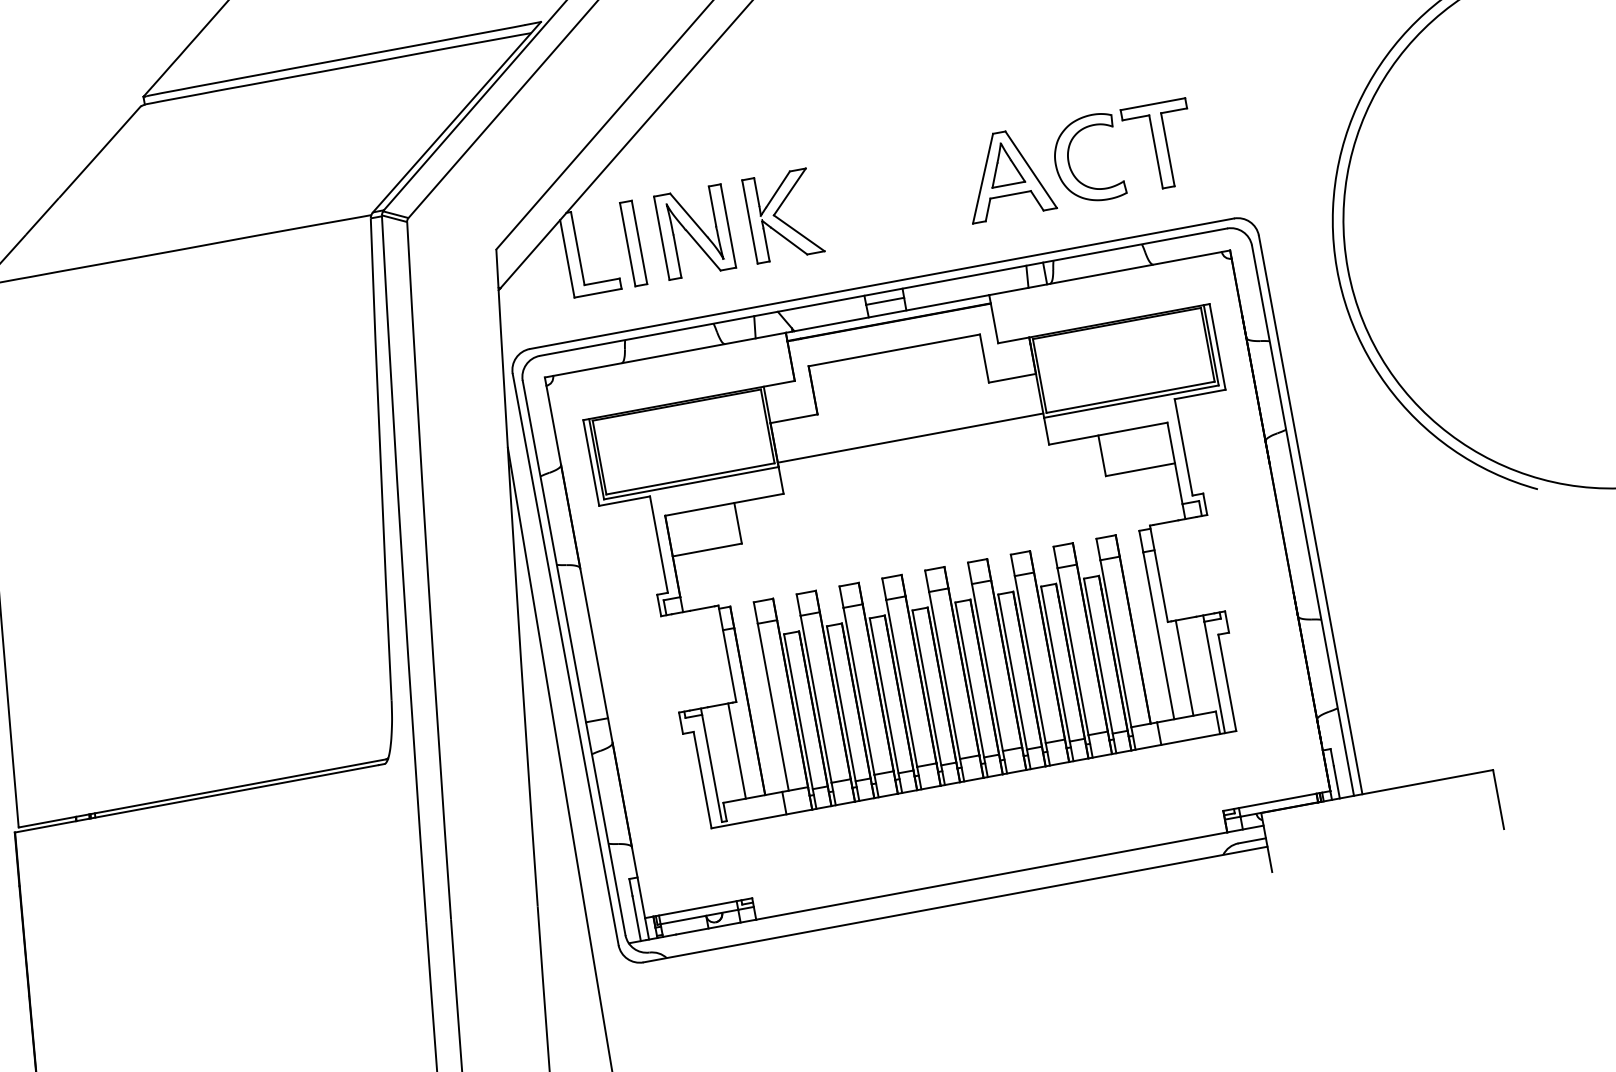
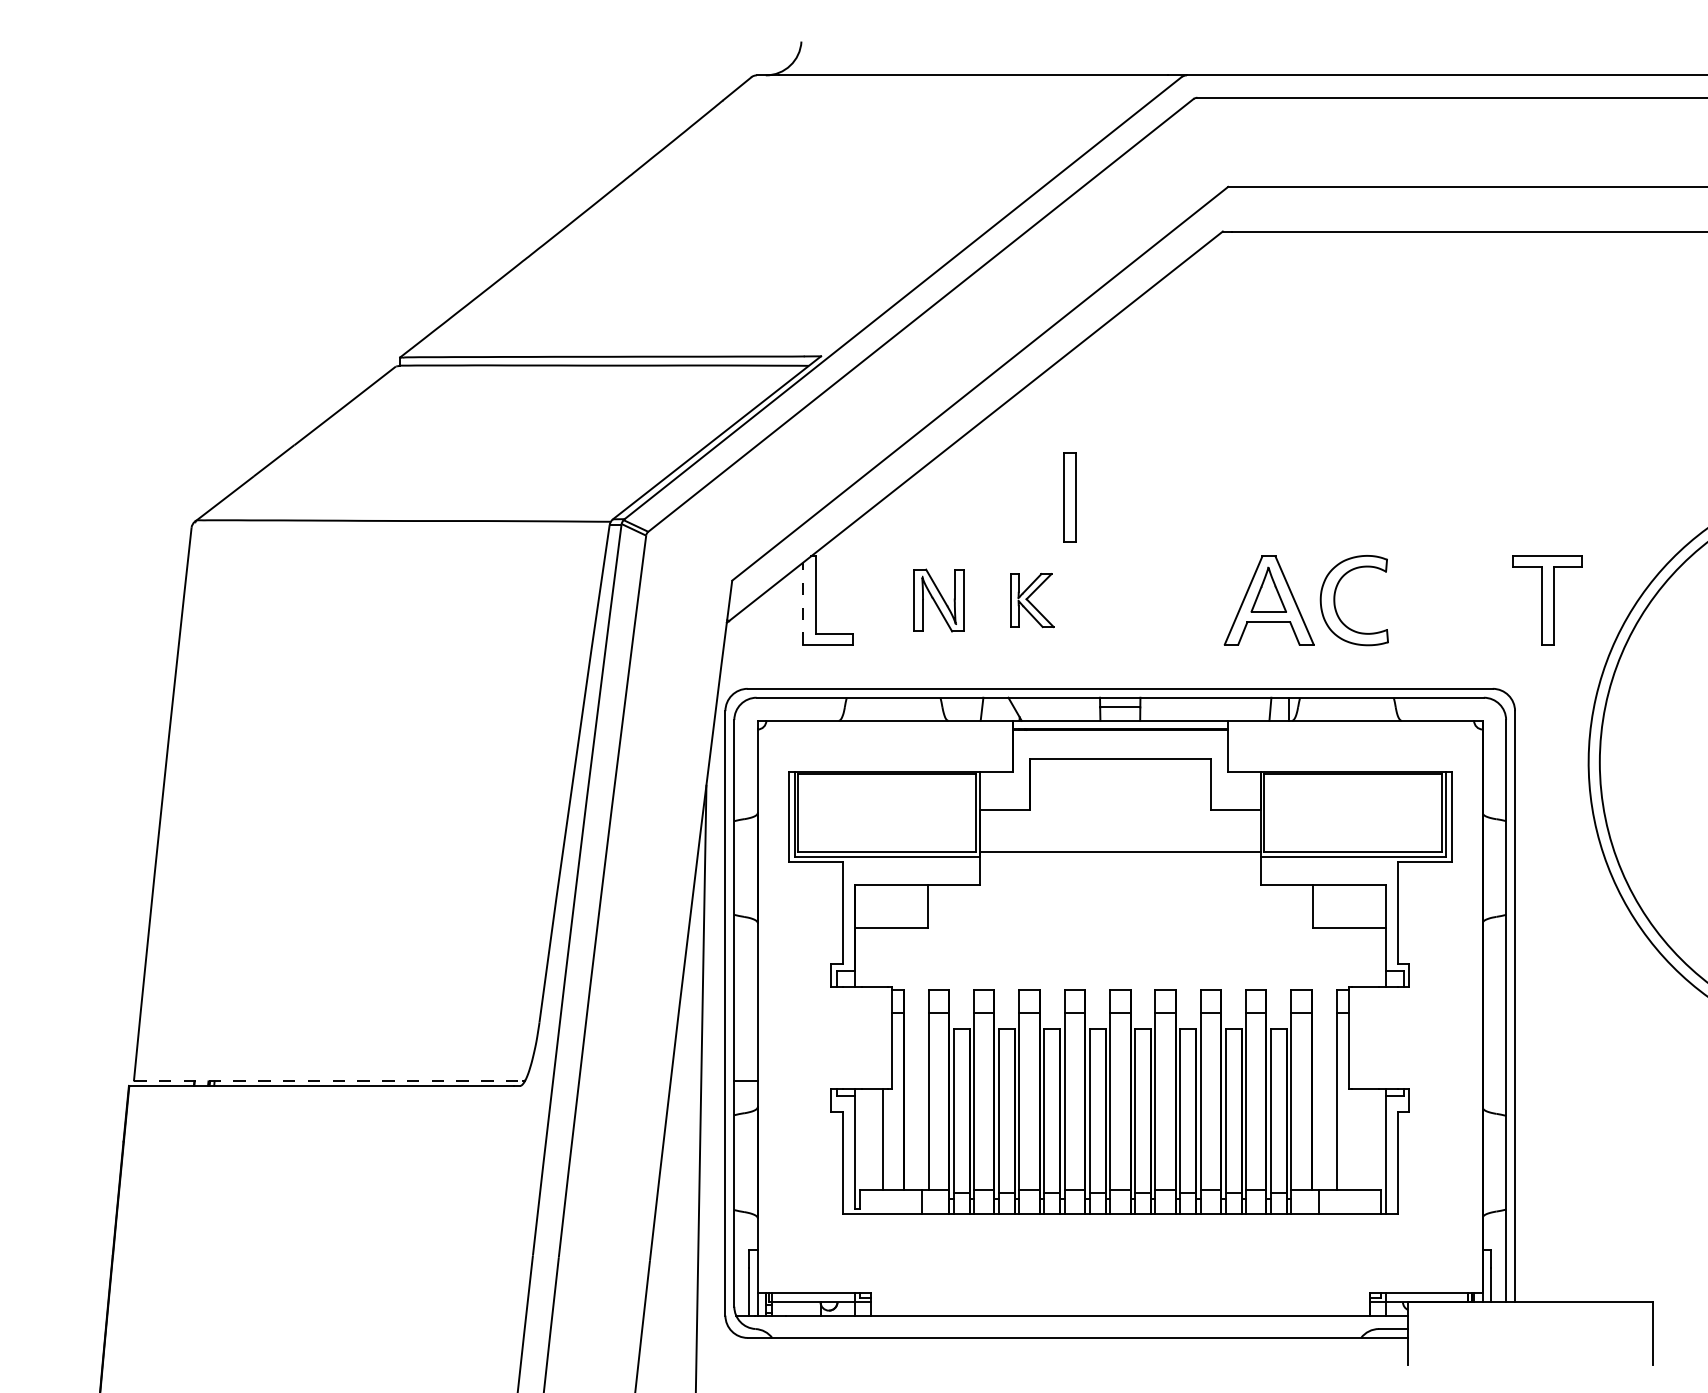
part: (1160, 145) -> (1547, 600), moved
part: (783, 215) -> (1032, 600), size x0.6
part: (694, 232) -> (938, 600), size x0.7
part: (633, 243) -> (1069, 497), moved
line: (567, 258) -> (803, 603), solid -> dashed
line: (1185, 668) -> (1357, 1139), removed
line: (203, 793) -> (329, 1081), solid -> dashed

